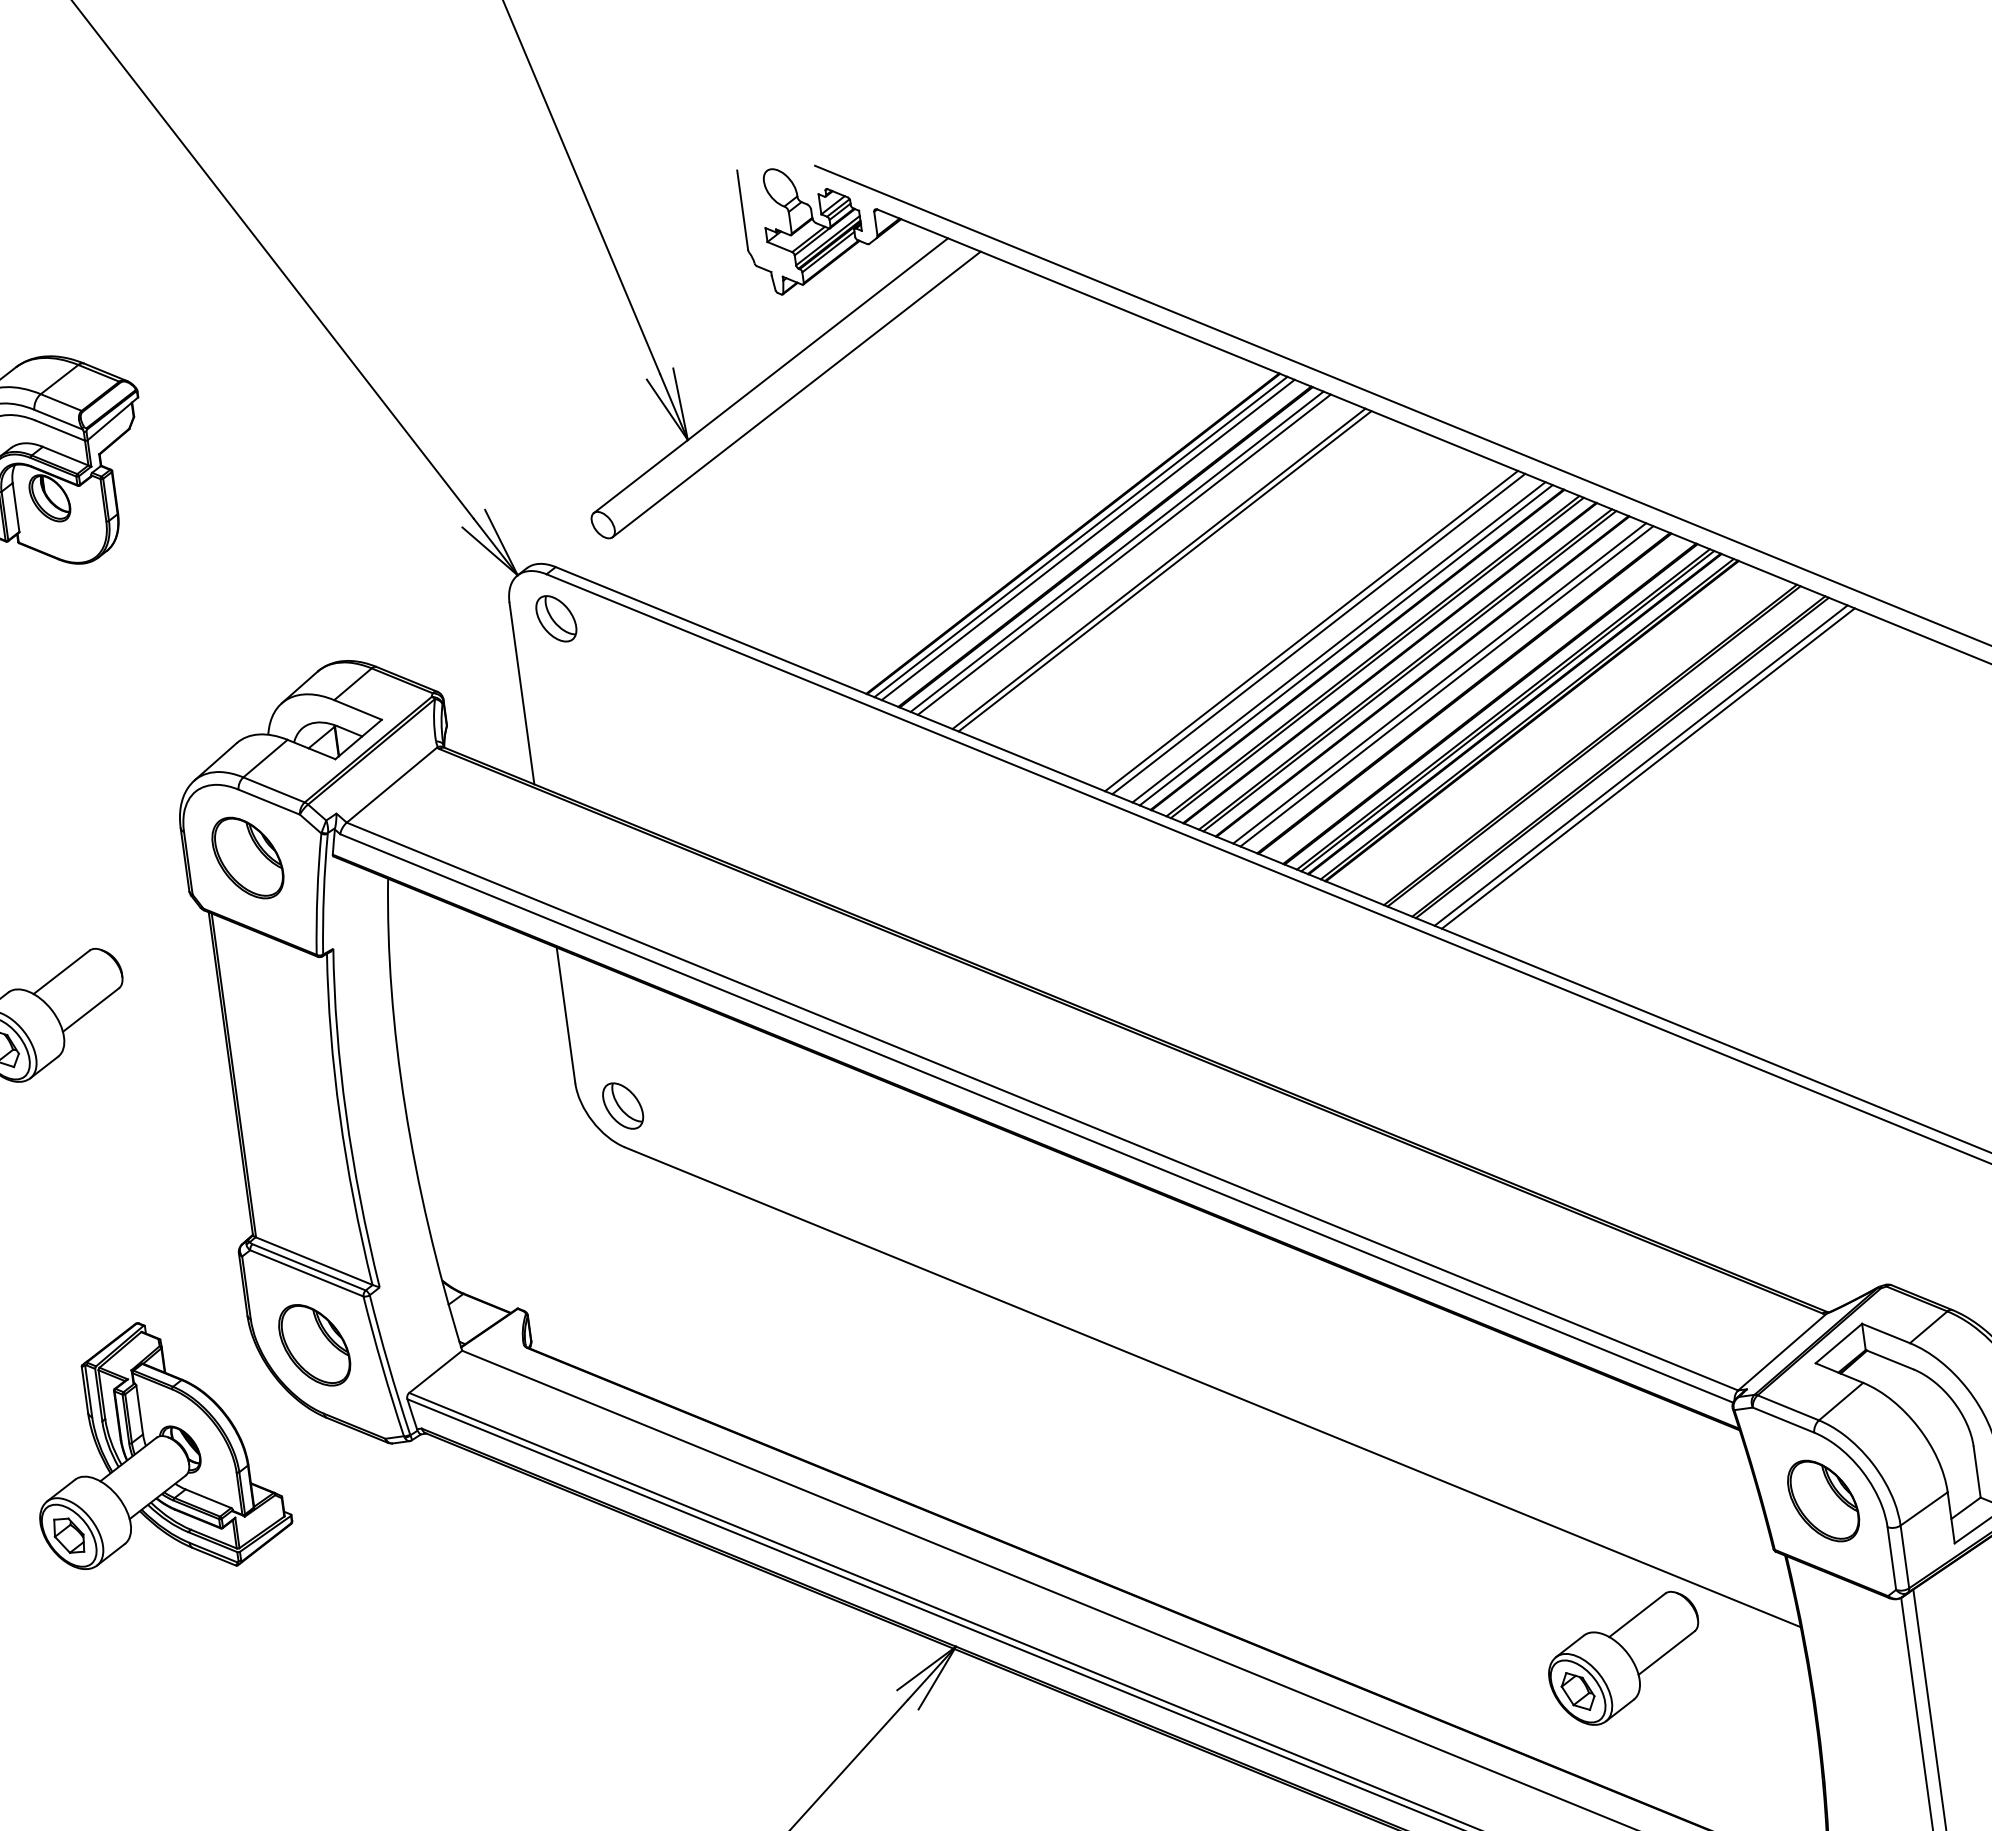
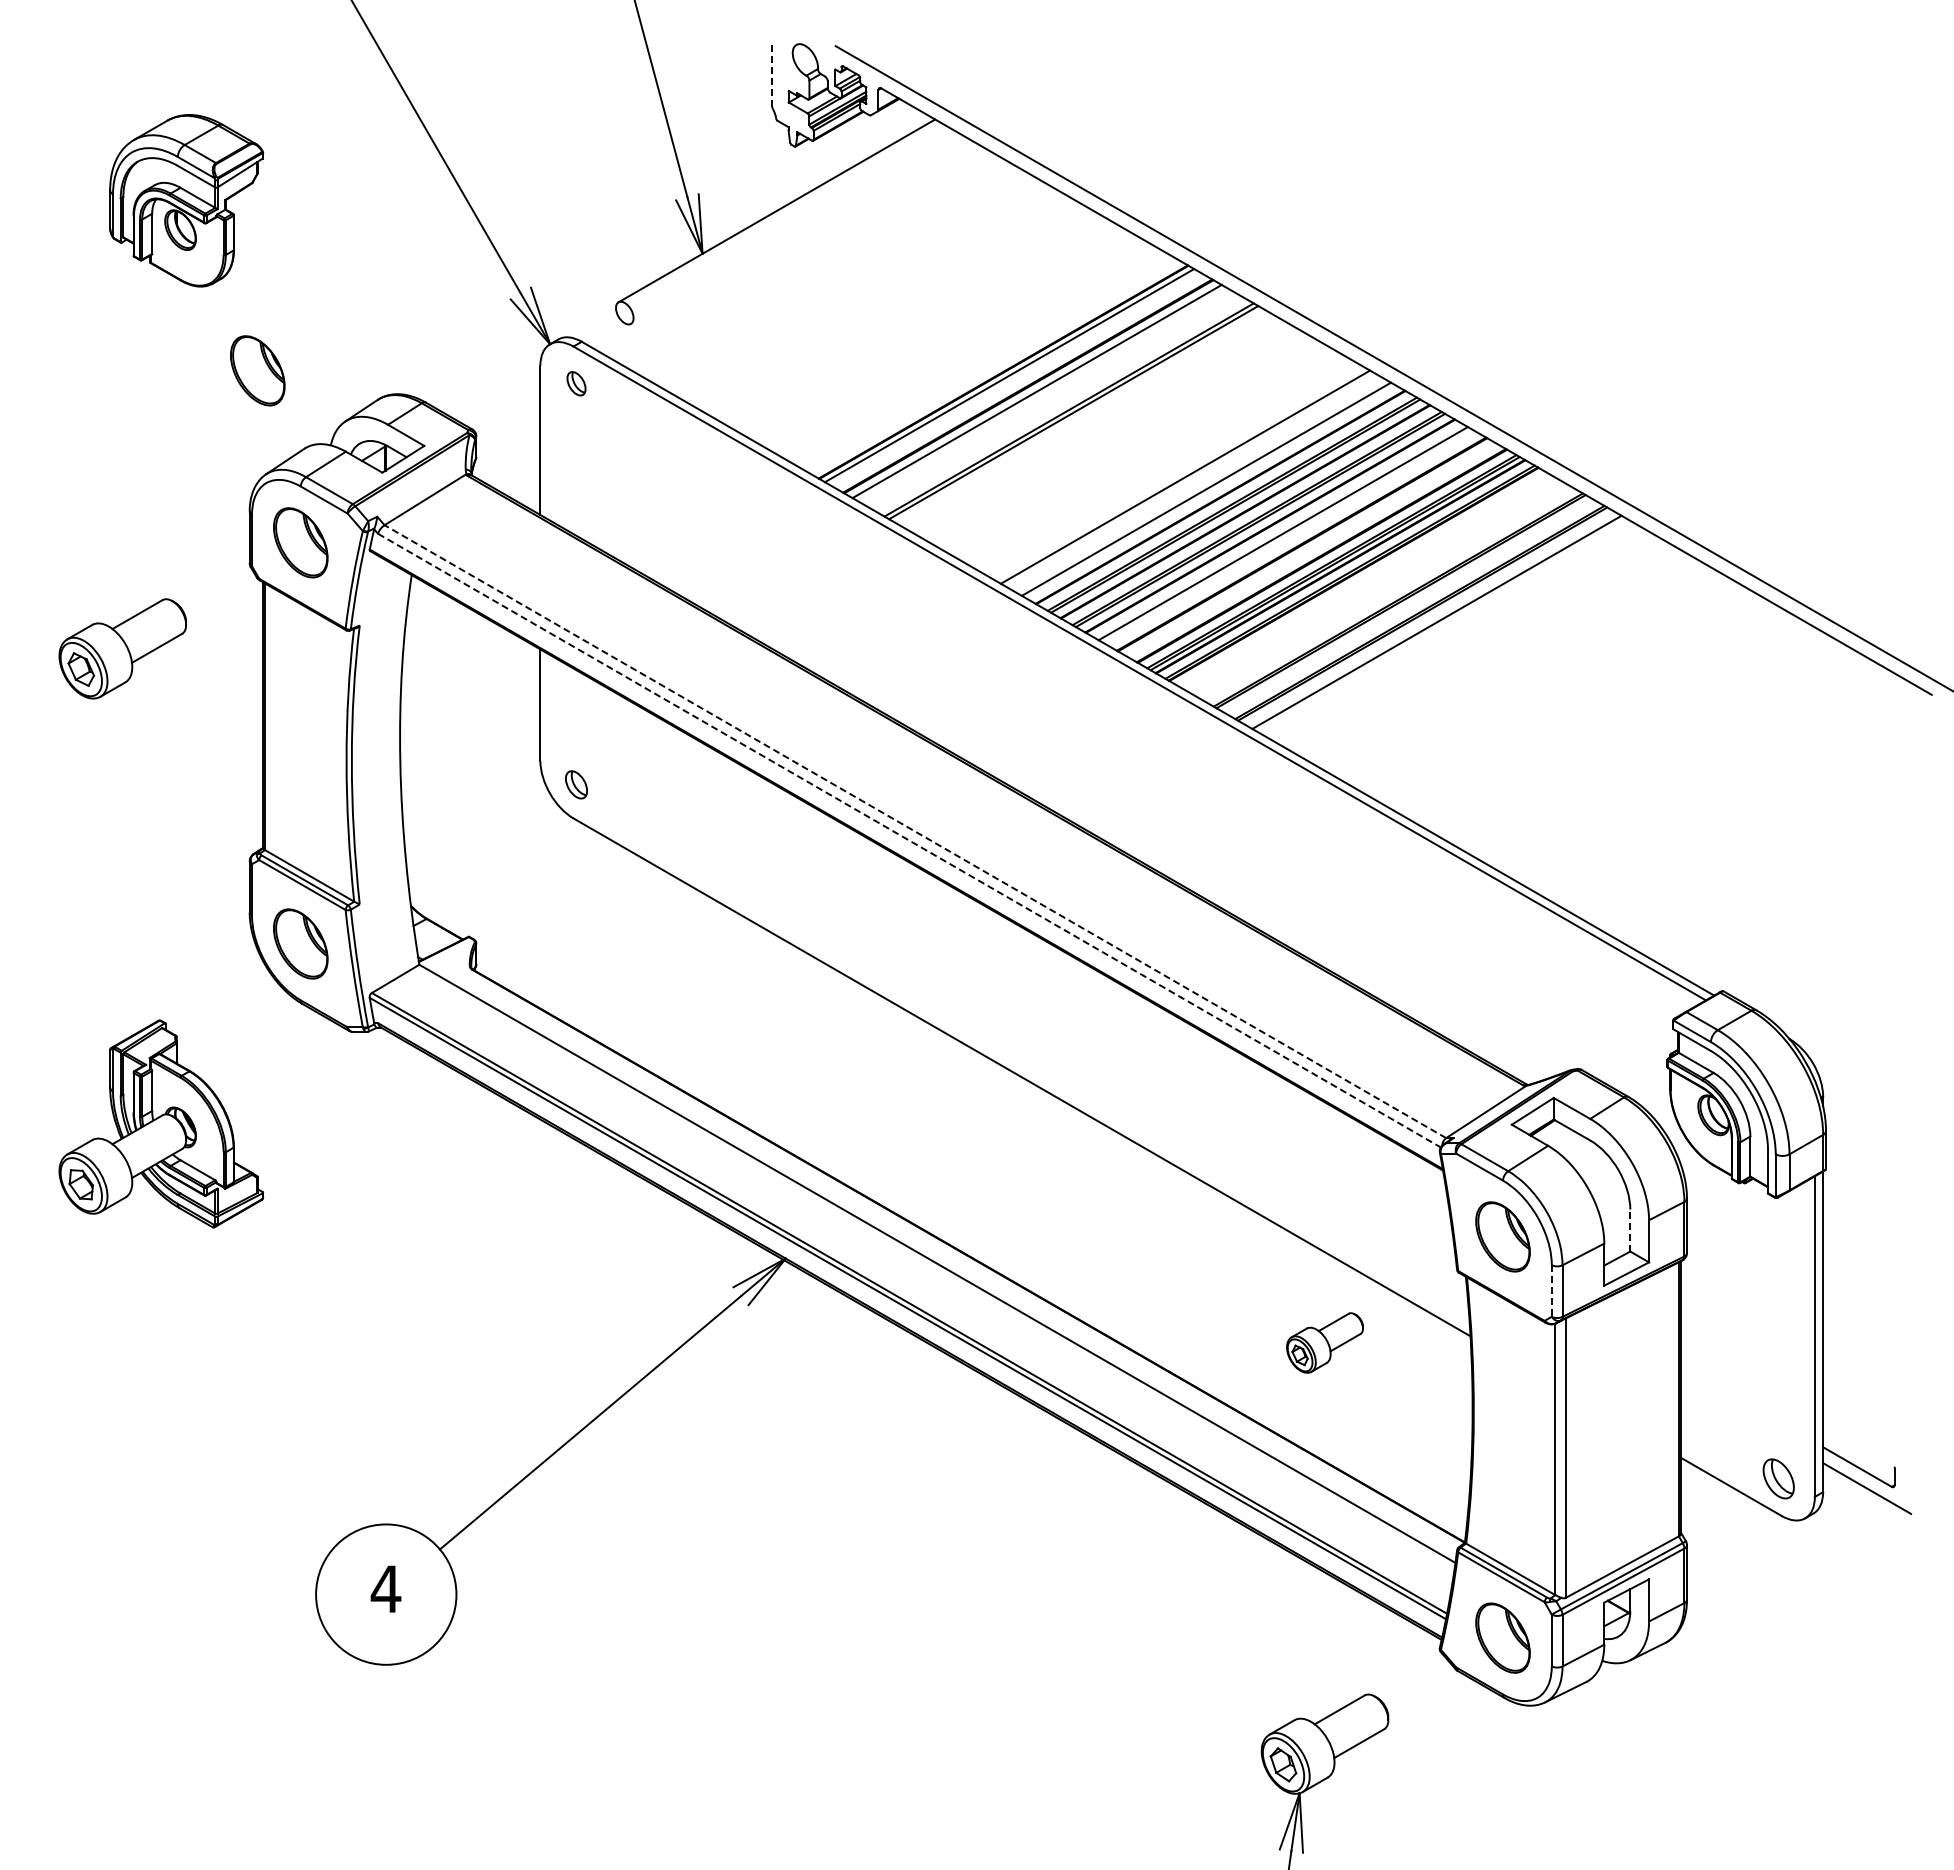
line: (742, 210) -> (772, 74), solid -> dashed
line: (796, 393) -> (795, 228), removed
line: (1087, 539) -> (1014, 378), removed
line: (1124, 554) -> (1042, 394), removed
part: (556, 618) -> (576, 383), size x0.6
line: (1318, 633) -> (1190, 479), removed
line: (1345, 645) -> (1211, 492), removed
part: (166, 655) -> (257, 370), added
line: (1446, 686) -> (1288, 536), removed
line: (1648, 768) -> (1442, 625), removed
part: (623, 1105) -> (576, 784), size x0.7
line: (1042, 1106) -> (915, 831), solid -> dashed
line: (1036, 1118) -> (909, 840), solid -> dashed
part: (156, 1448) -> (161, 1123), moved
line: (1977, 1472) -> (1630, 1230), solid -> dashed
line: (1891, 1558) -> (1551, 1290), solid -> dashed
part: (1624, 1658) -> (1324, 1342), size x0.6

